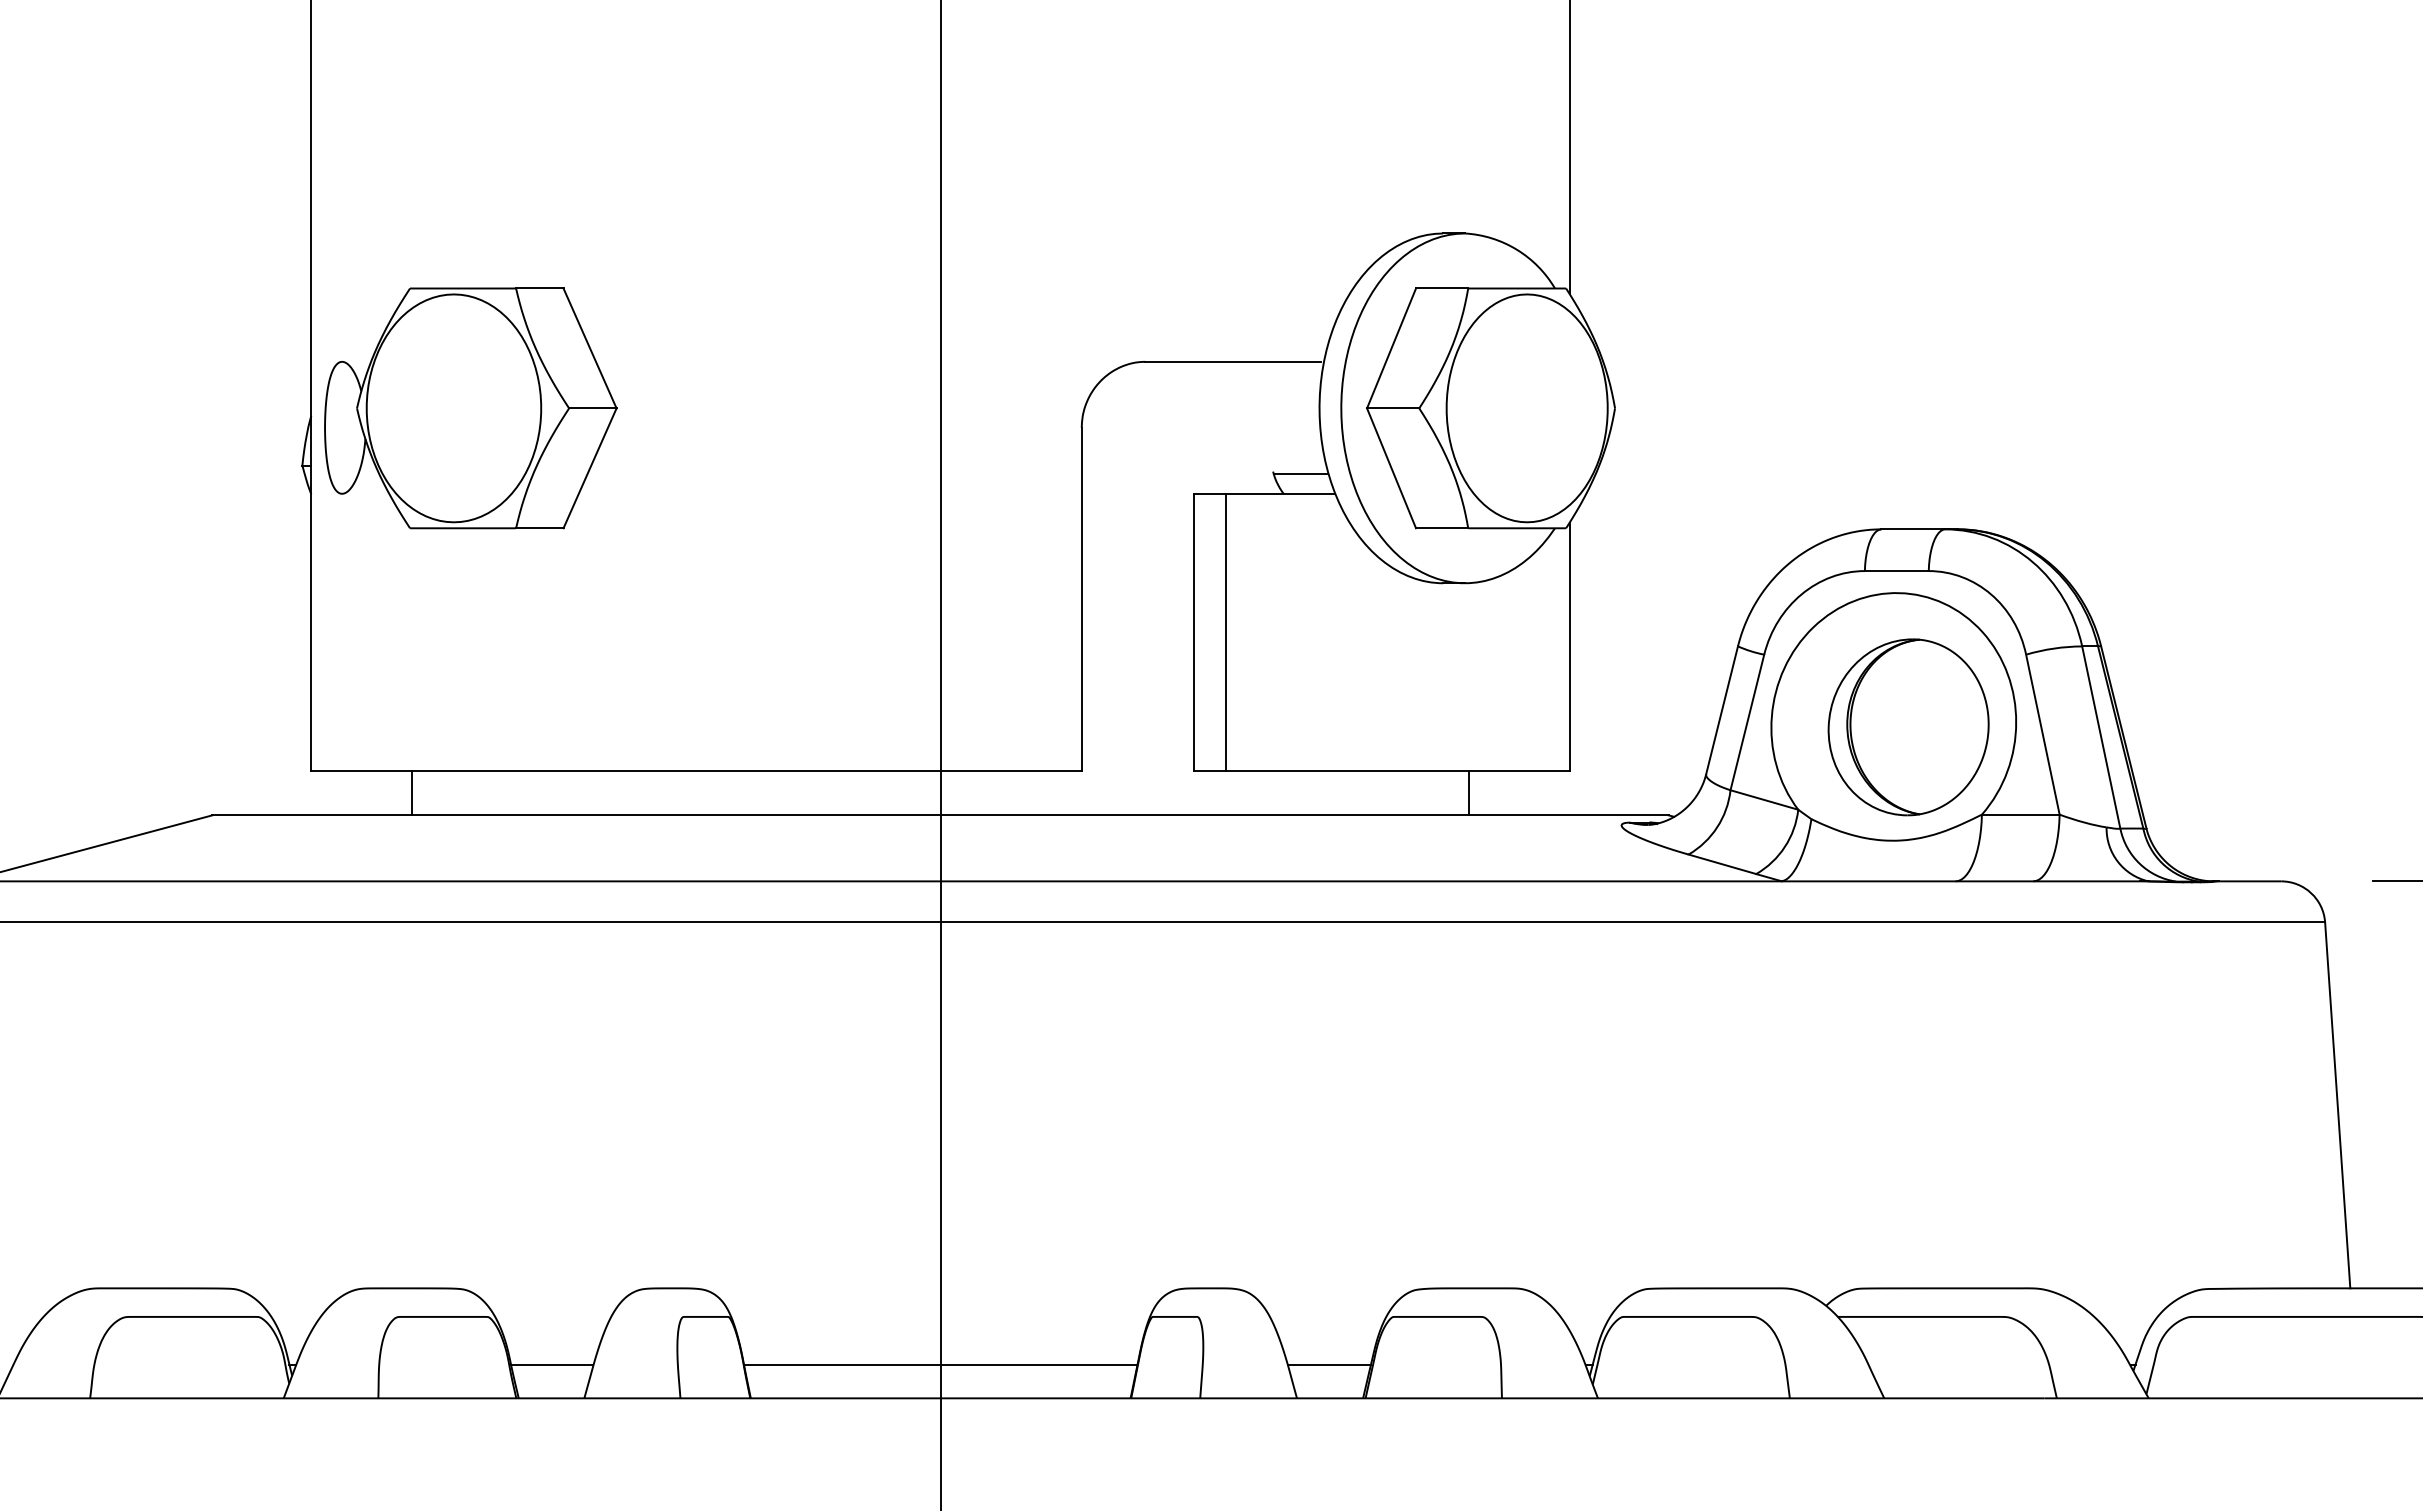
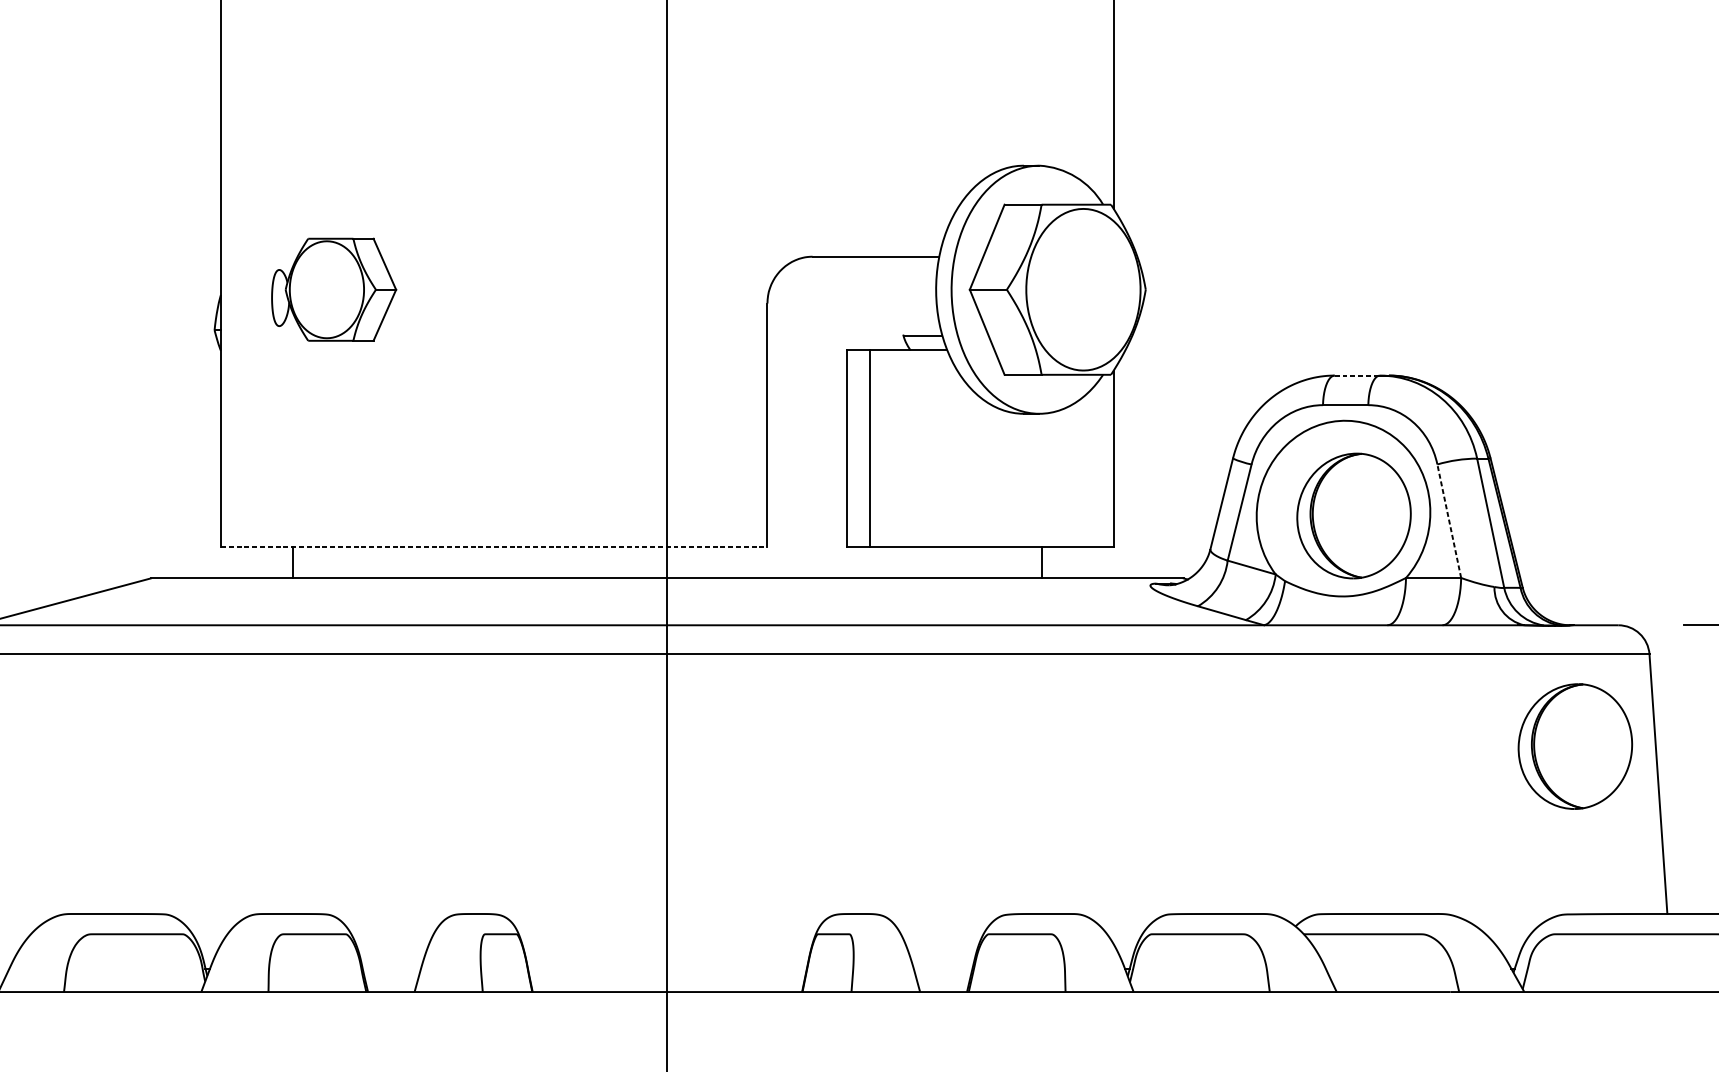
part: (470, 408) -> (333, 289), size x0.6
line: (1913, 529) -> (1357, 375), solid -> dashed
line: (2042, 734) -> (1449, 521), solid -> dashed
line: (697, 771) -> (494, 547), solid -> dashed
part: (2220, 1052) -> (1575, 746), added
line: (552, 1365) -> (392, 968), removed
line: (940, 1365) -> (667, 968), removed
line: (1329, 1365) -> (943, 968), removed

